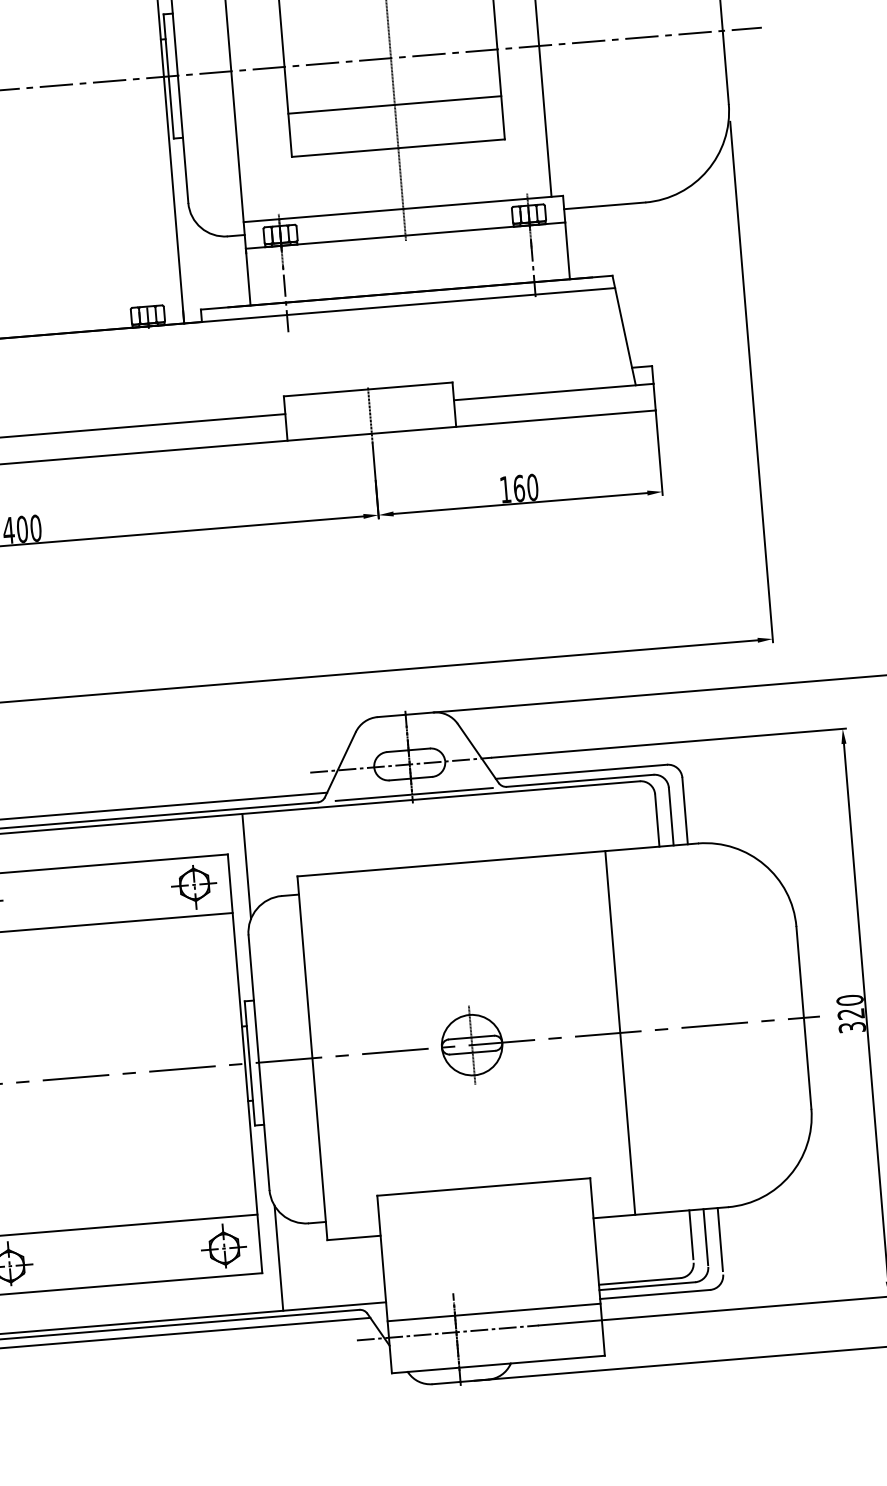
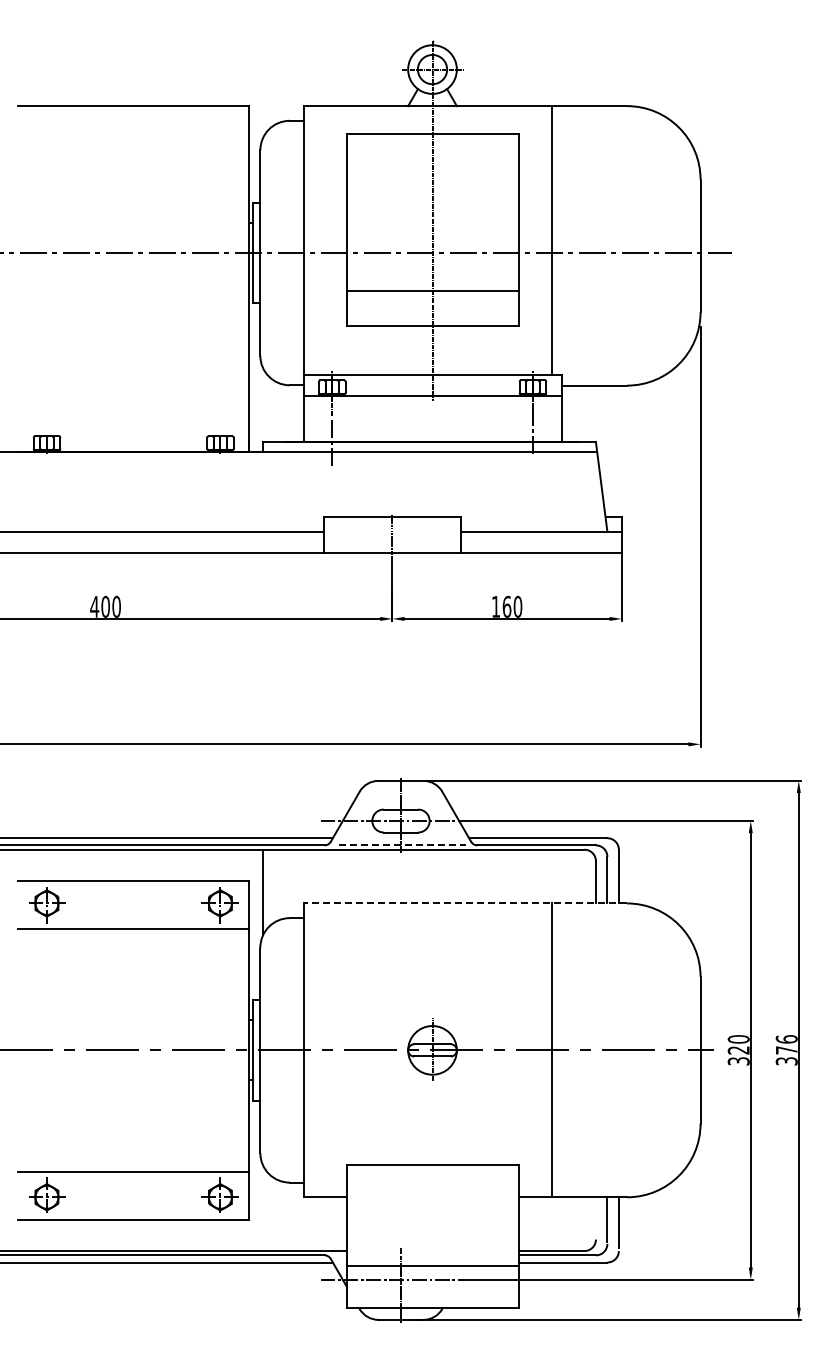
line: (415, 794) -> (403, 845), solid -> dashed
line: (497, 859) -> (465, 903), solid -> dashed
line: (690, 1234) -> (595, 1216), removed
line: (278, 1258) -> (263, 1208), removed

